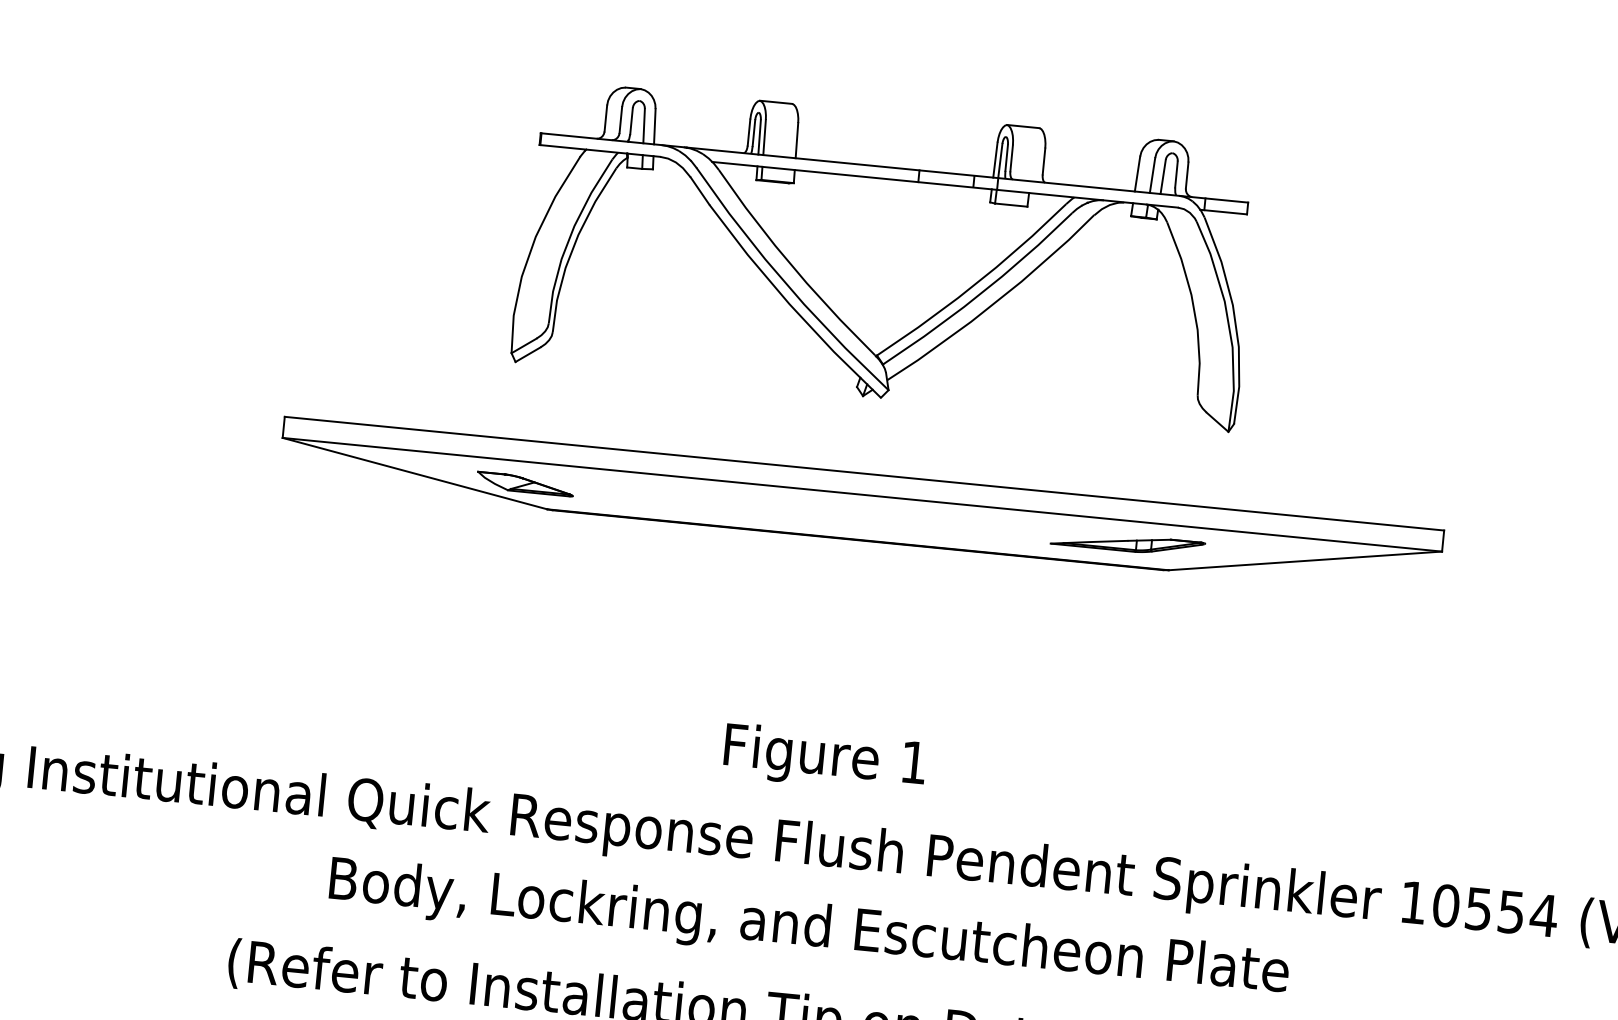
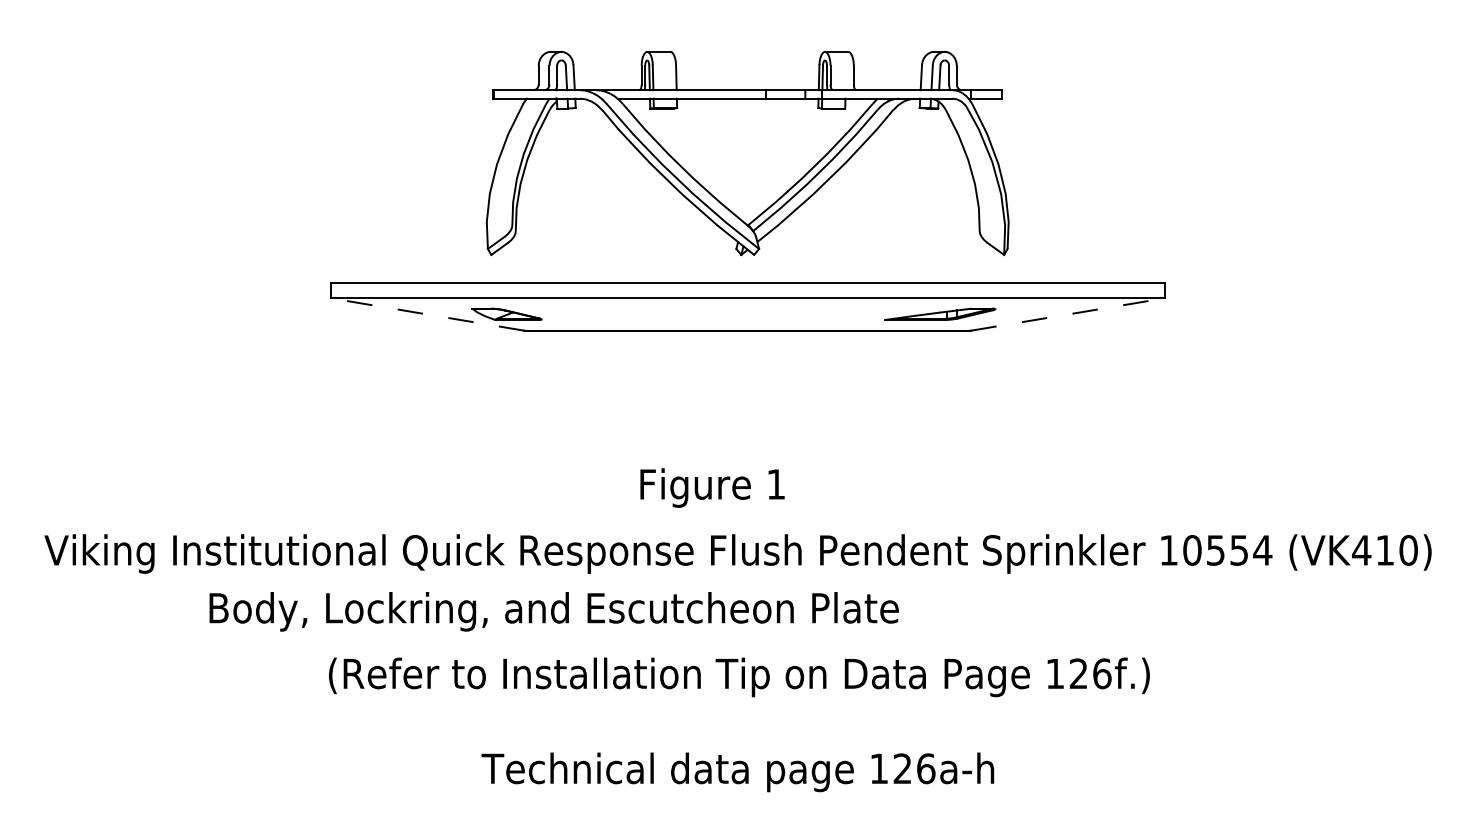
part: (885, 255) -> (747, 153), moved
line: (414, 473) -> (427, 314), solid -> dashed
line: (1306, 561) -> (1068, 314), solid -> dashed
text: (825, 758) -> (712, 487), moved
text: (808, 929) -> (553, 611), moved

